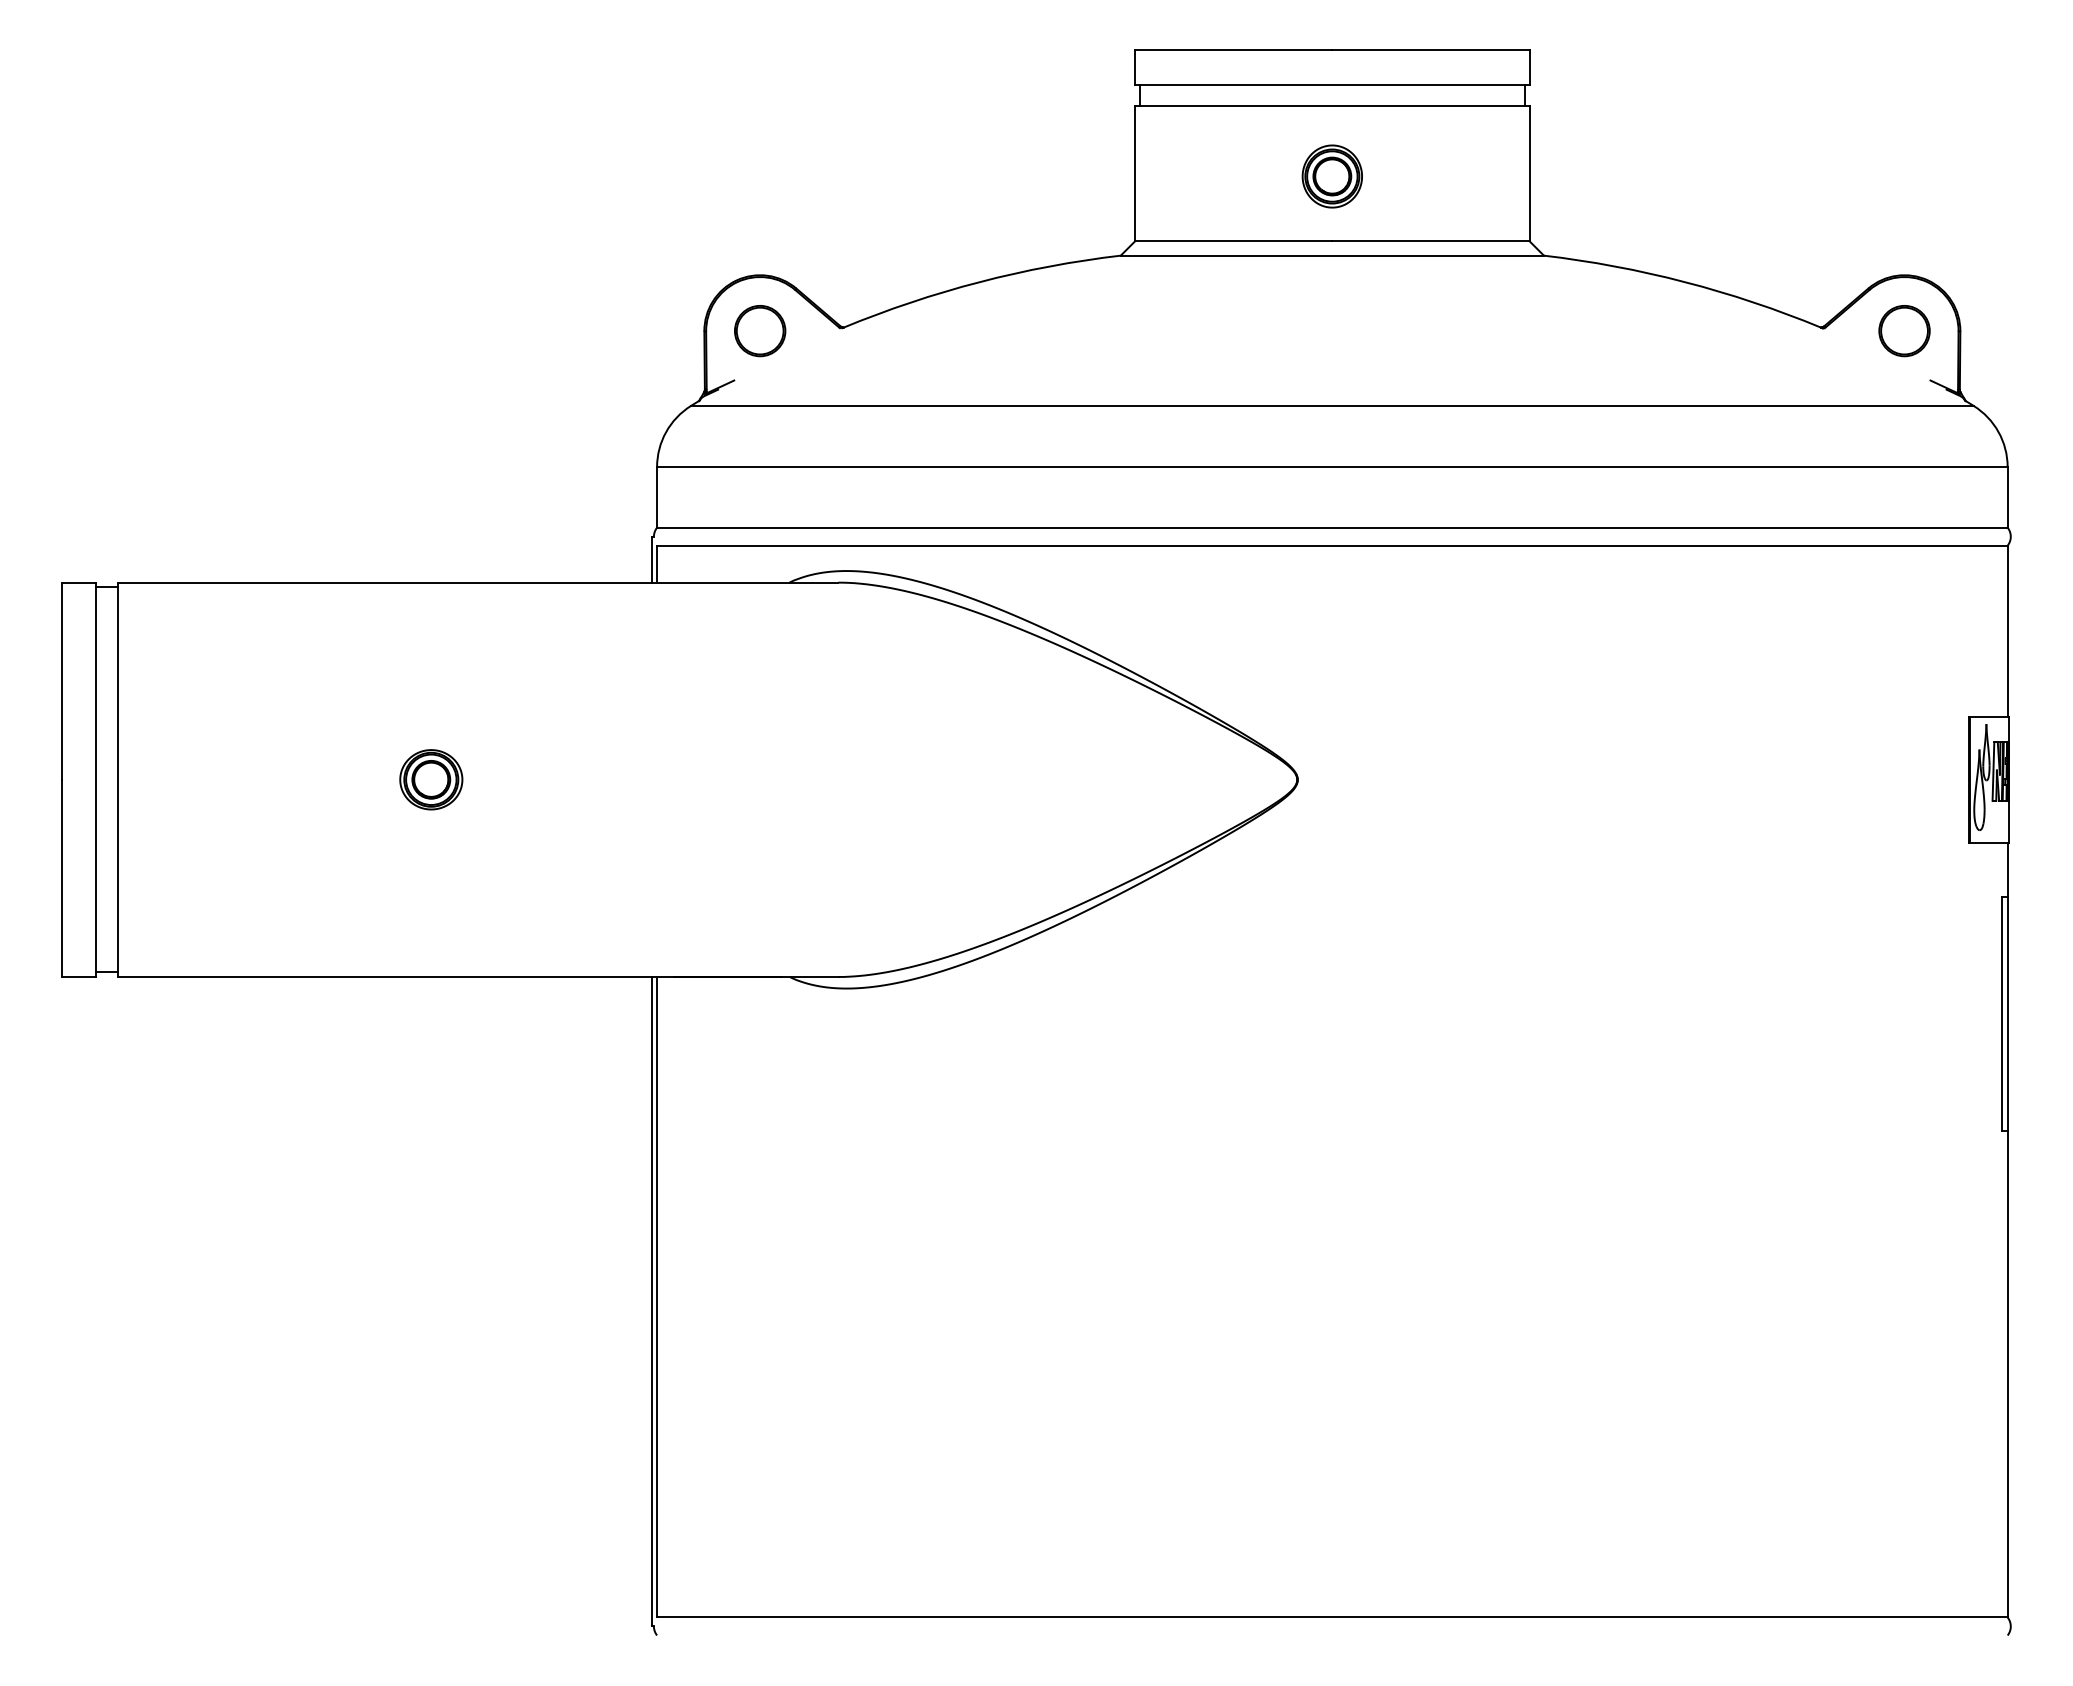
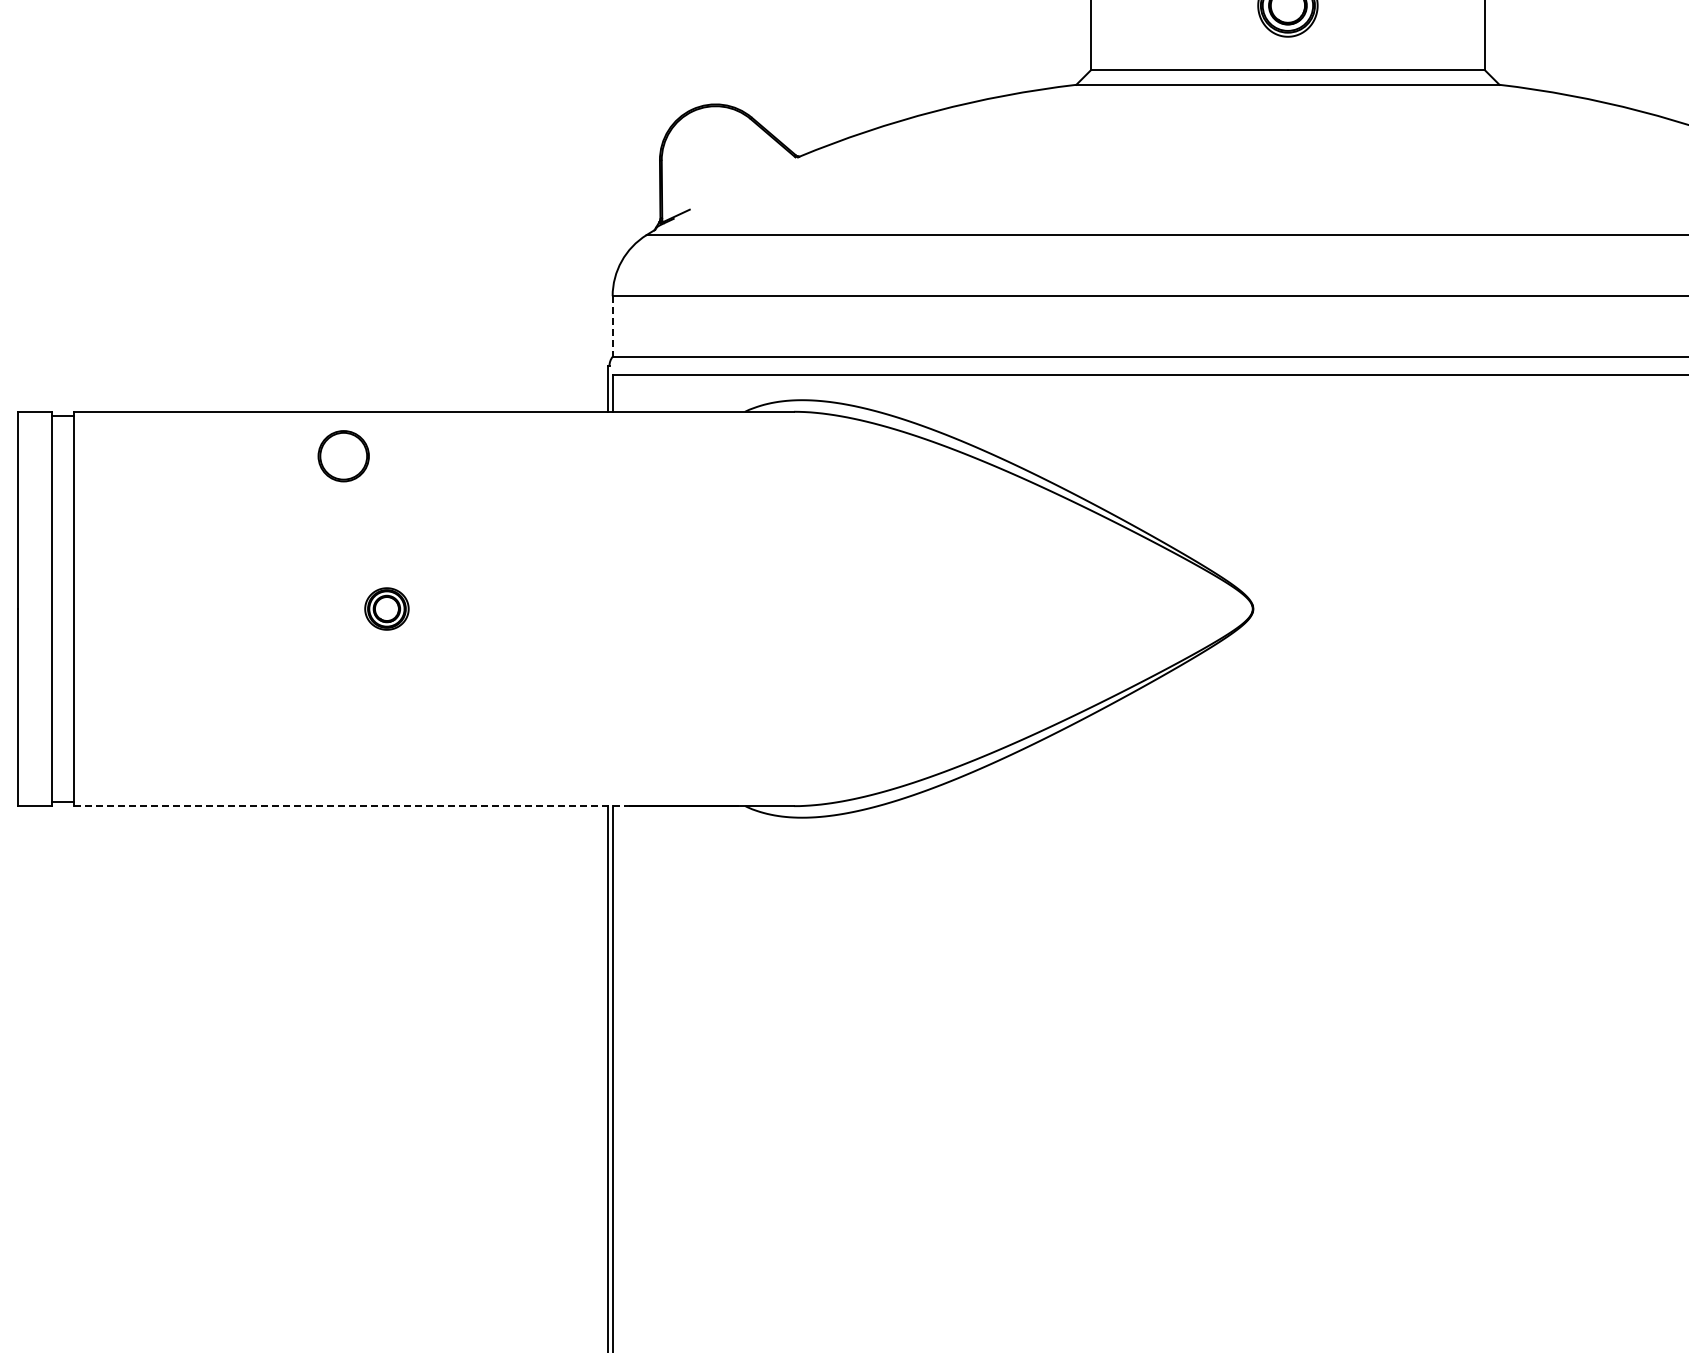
part: (760, 331) -> (344, 456), moved
line: (657, 497) -> (613, 326), solid -> dashed
part: (431, 779) -> (387, 608), size x0.7
line: (396, 976) -> (352, 805), solid -> dashed

